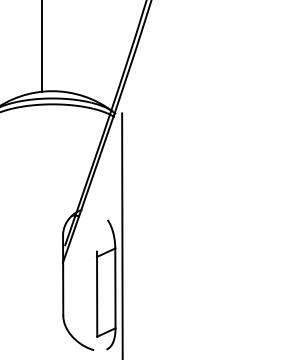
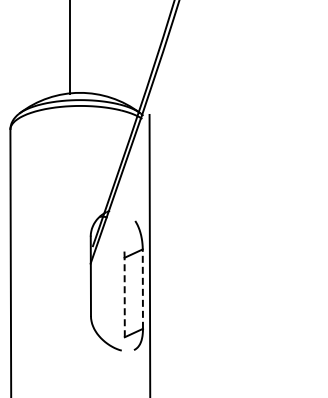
line: (115, 288) -> (142, 289), solid -> dashed
line: (96, 296) -> (124, 297), solid -> dashed

